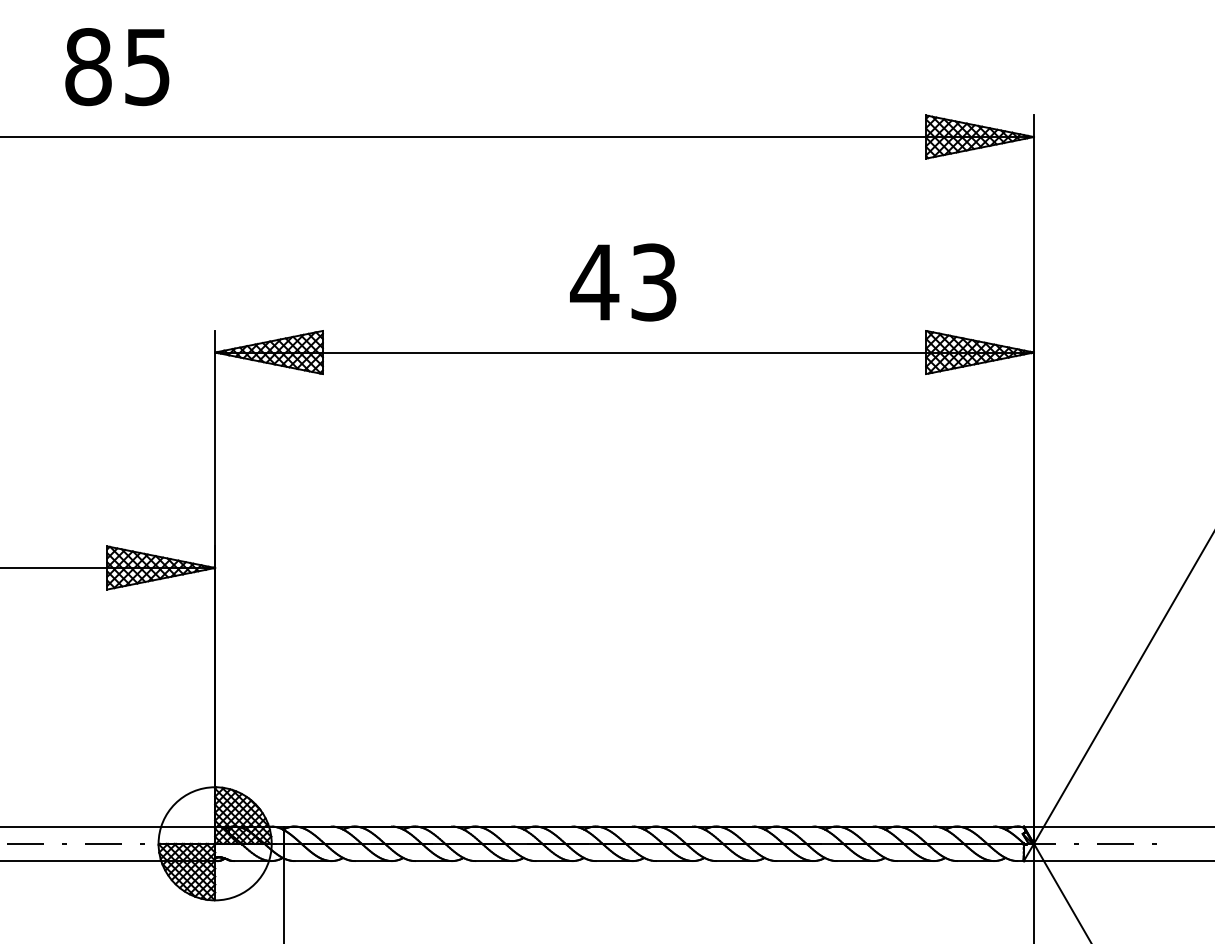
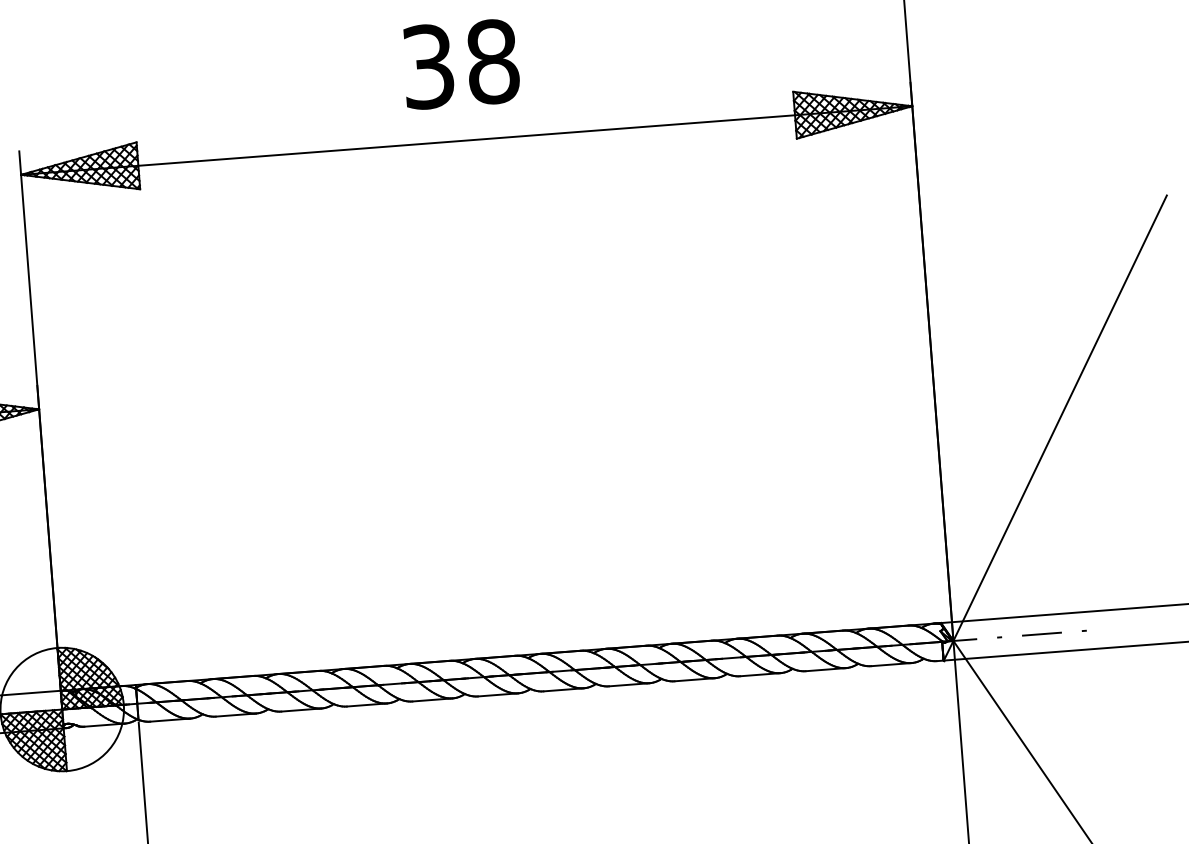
text: (623, 282) -> (459, 64), 43 -> 38

